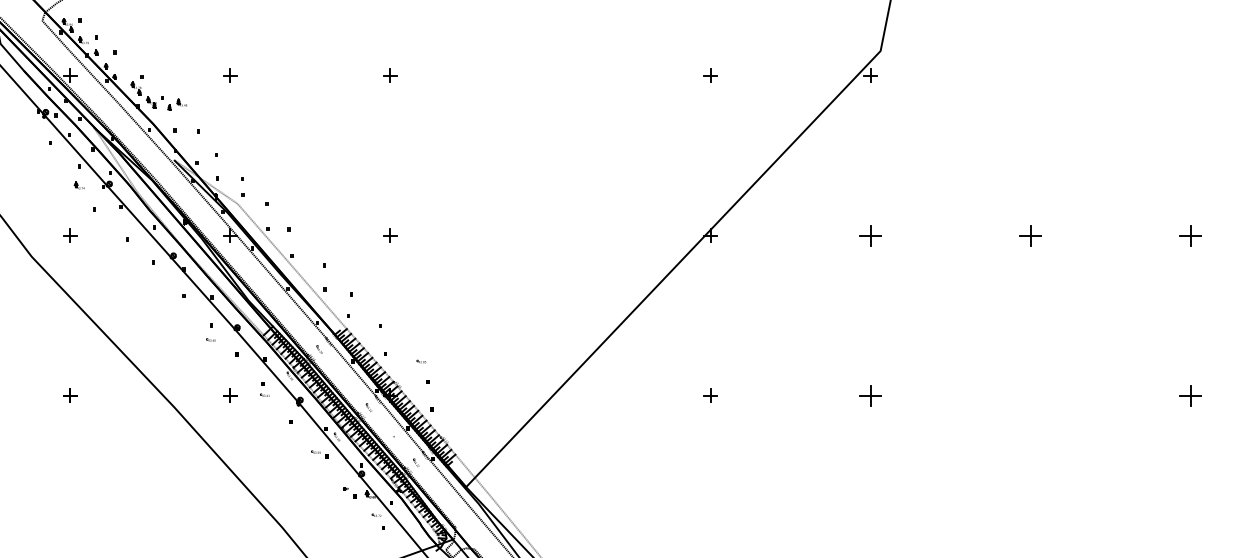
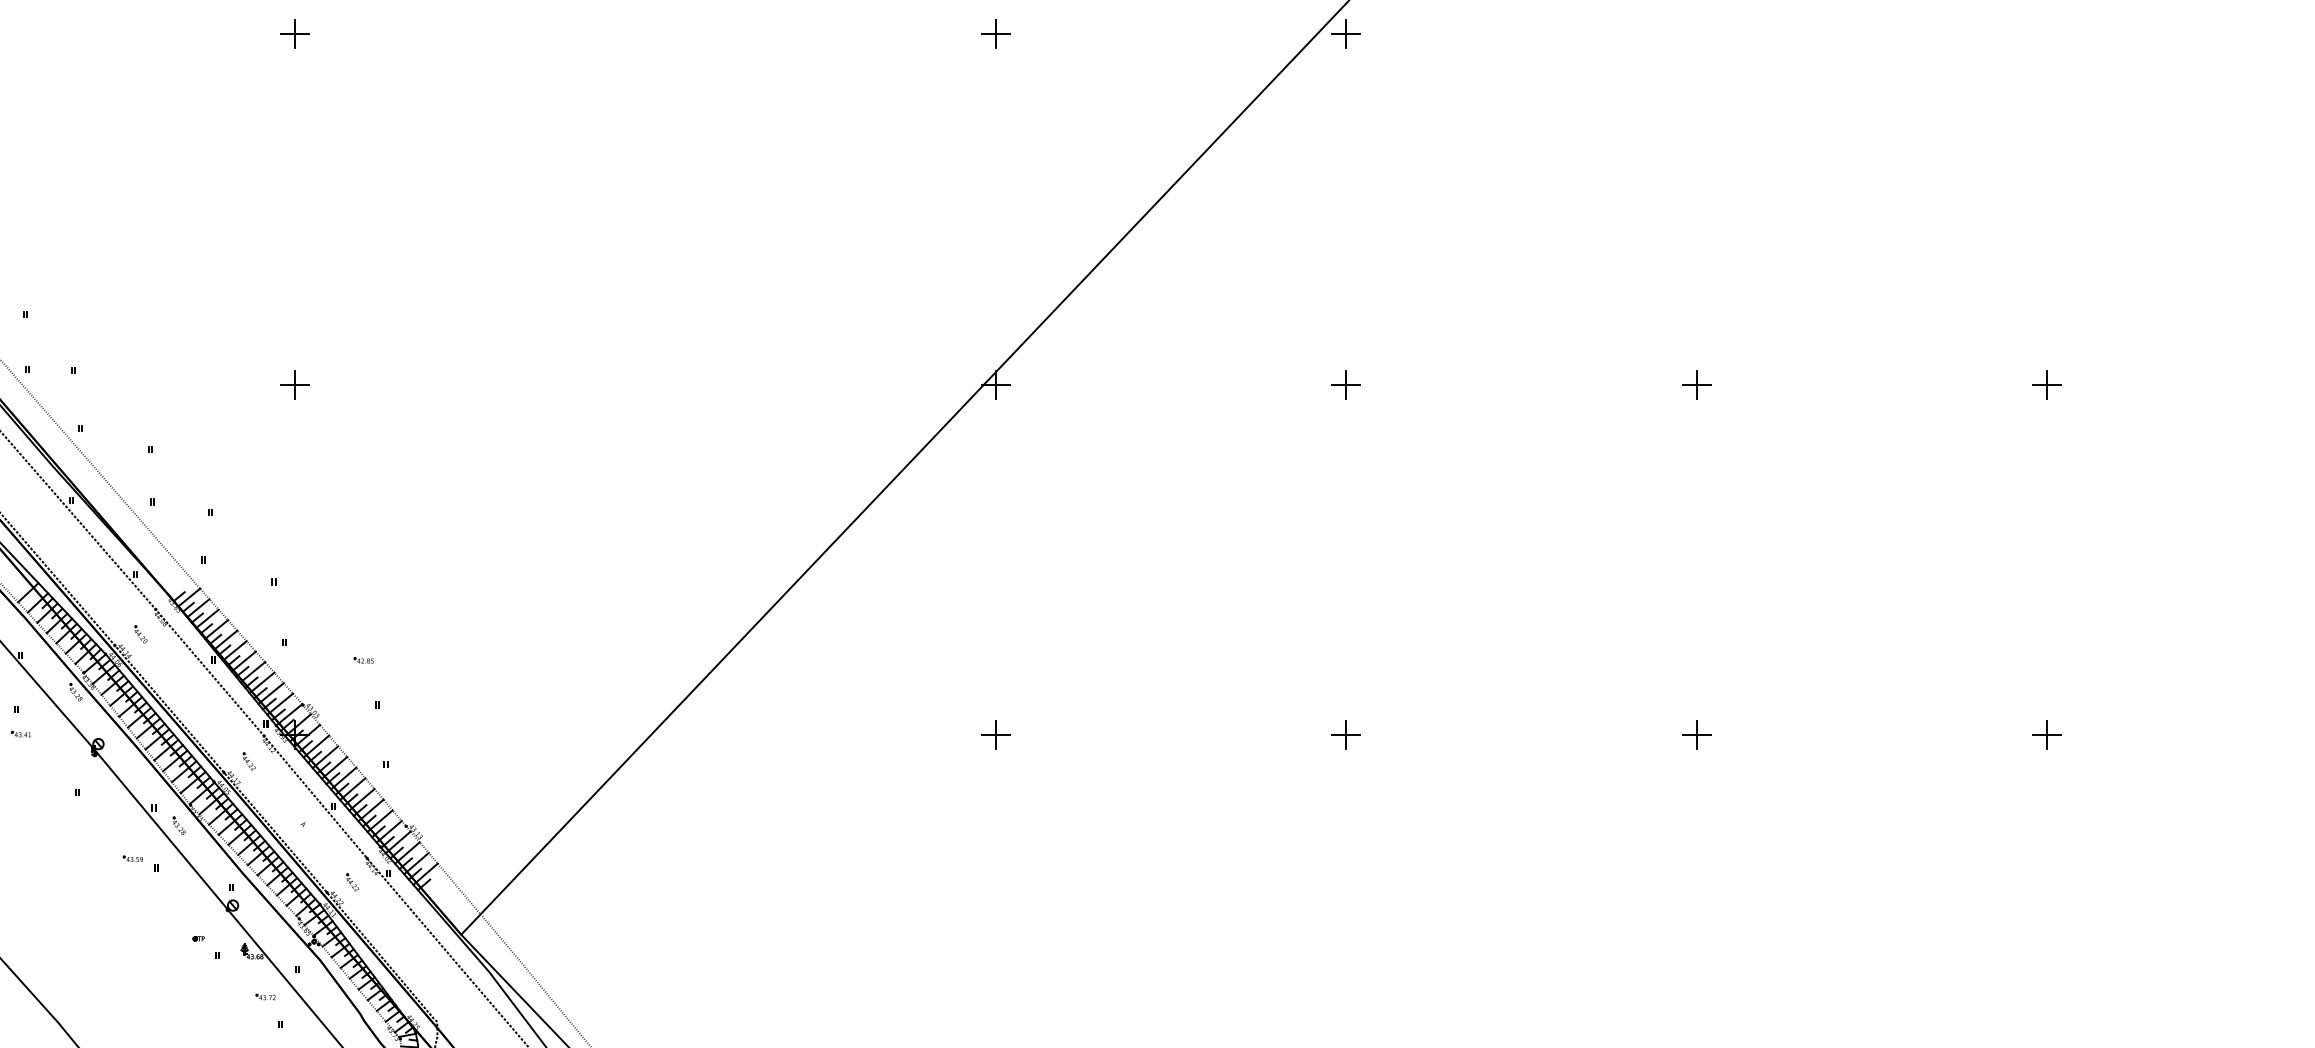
part: (870, 235) -> (1346, 383), size x0.62
part: (1030, 235) -> (1696, 383), size x0.62
part: (1190, 235) -> (2046, 383), size x0.62
part: (870, 395) -> (1346, 734), size x0.62
part: (1030, 395) -> (1696, 734), added
part: (1190, 395) -> (2046, 734), size x0.62

